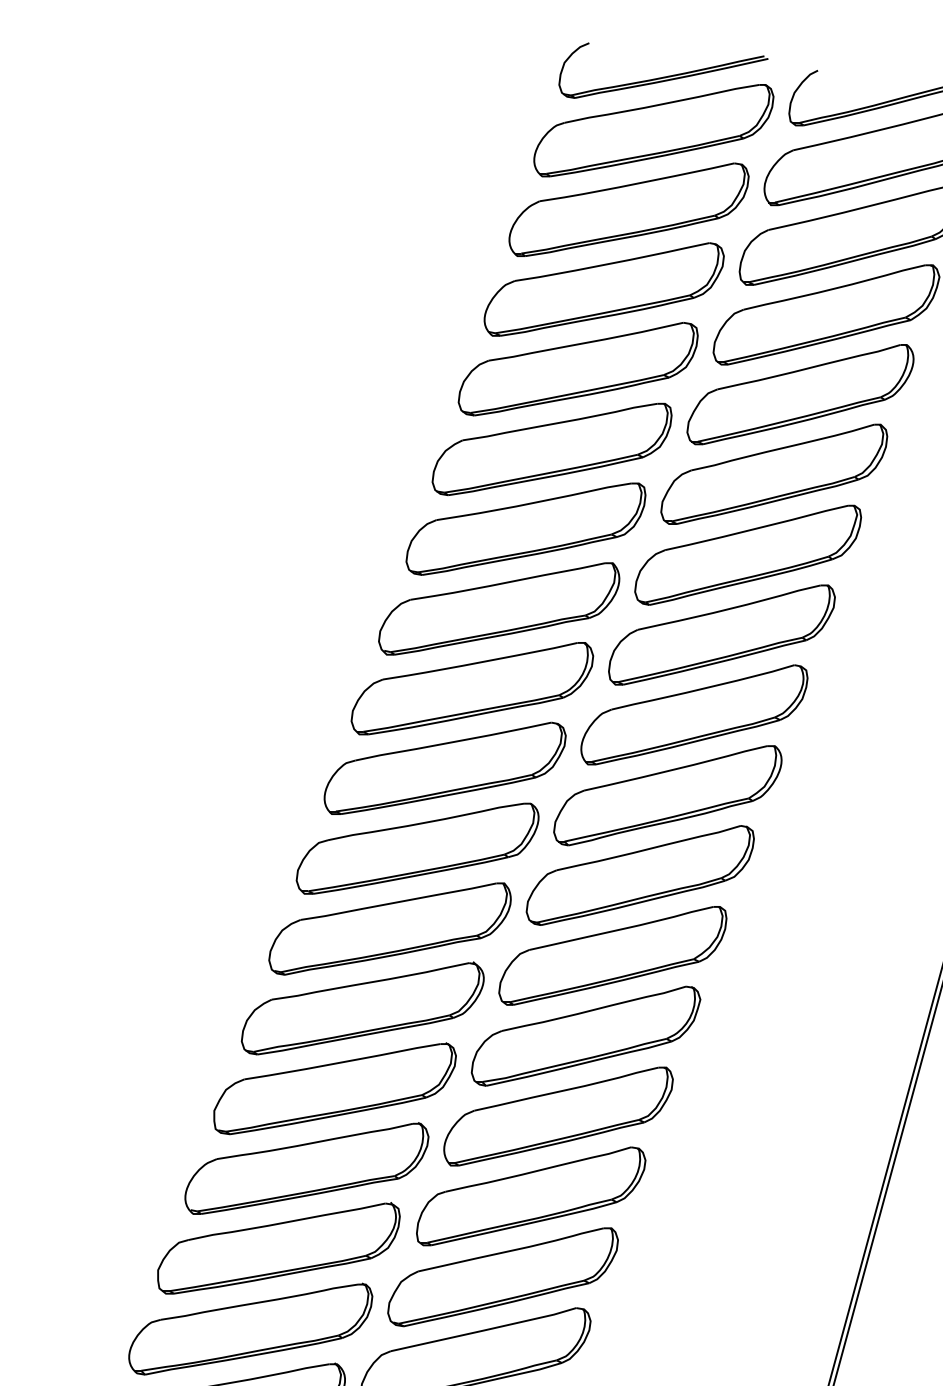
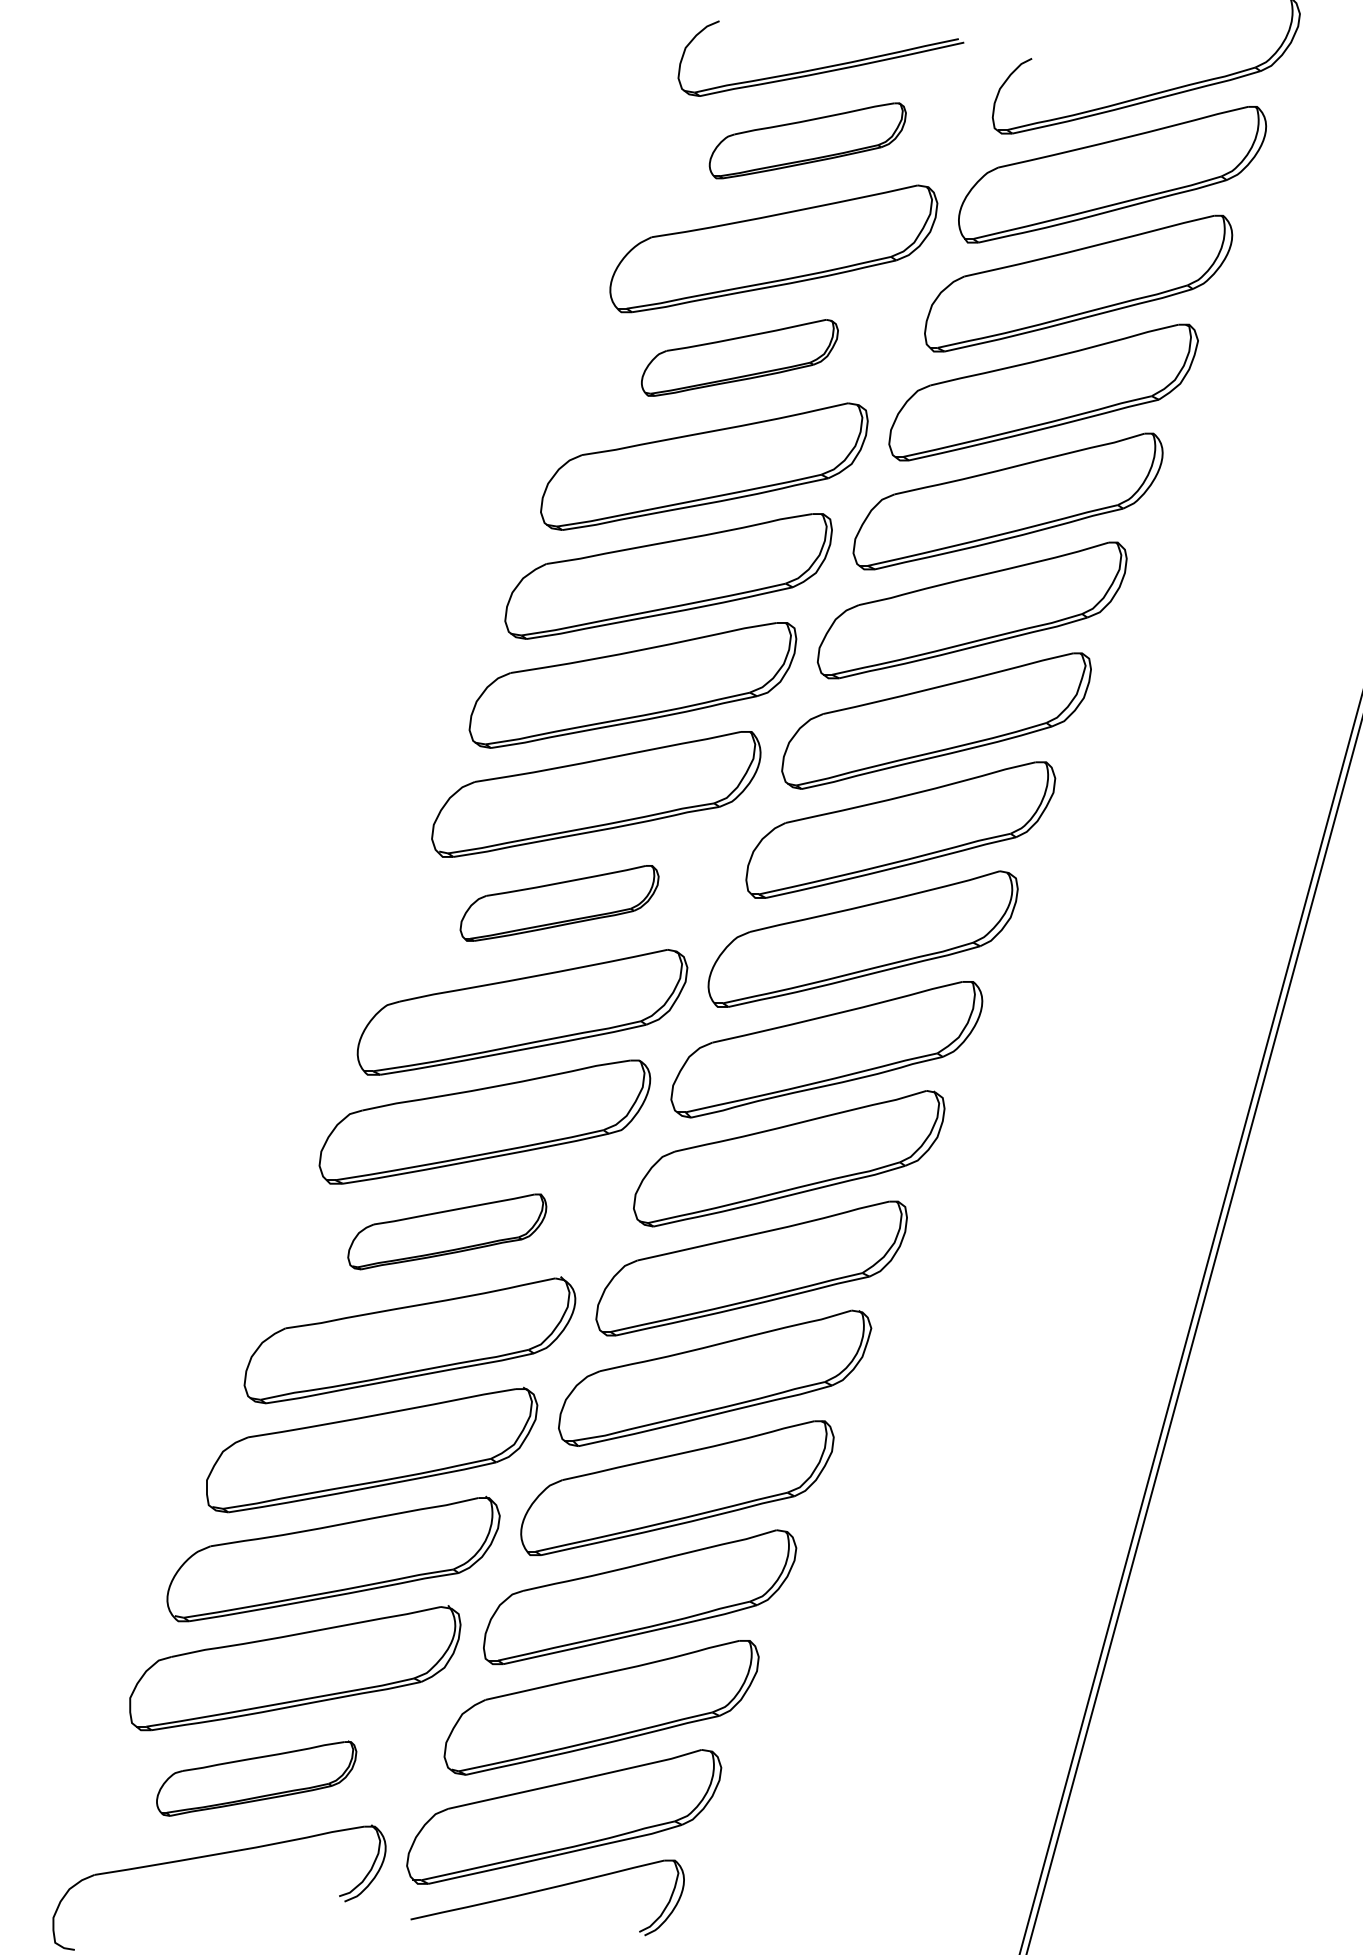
part: (653, 130) -> (807, 140), size x0.6
part: (603, 289) -> (739, 357), size x0.6
part: (472, 688) -> (559, 903), size x0.6
part: (390, 928) -> (447, 1231), size x0.6
part: (250, 1329) -> (256, 1778), size x0.6

